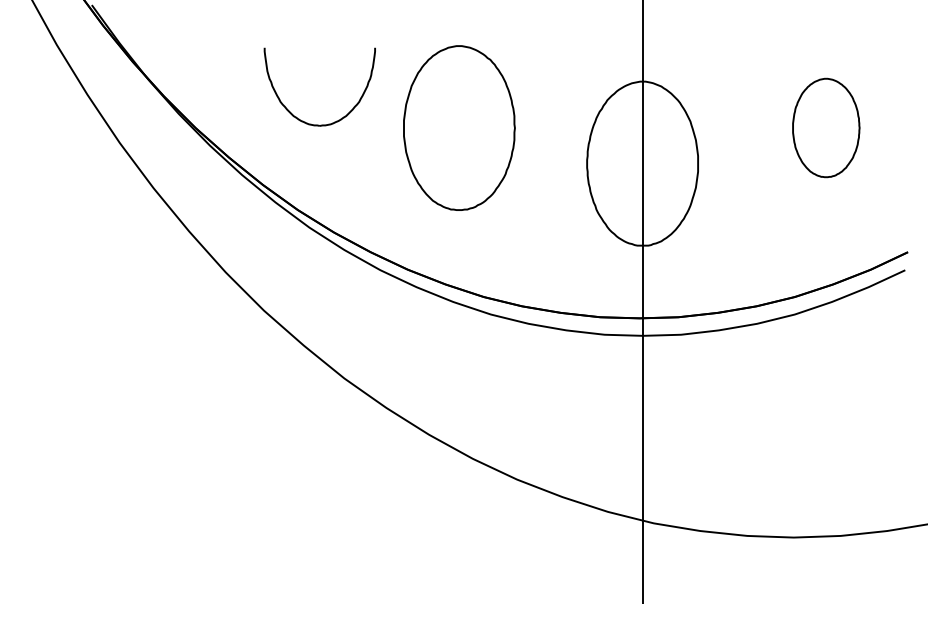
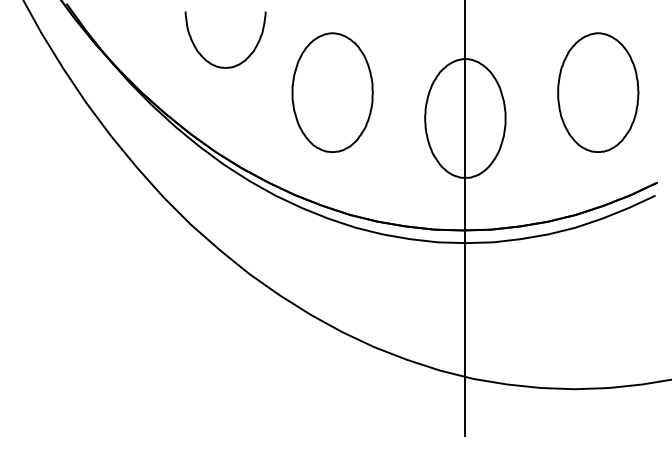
part: (316, 123) -> (223, 66), moved
part: (826, 127) -> (598, 92), size x1.67

